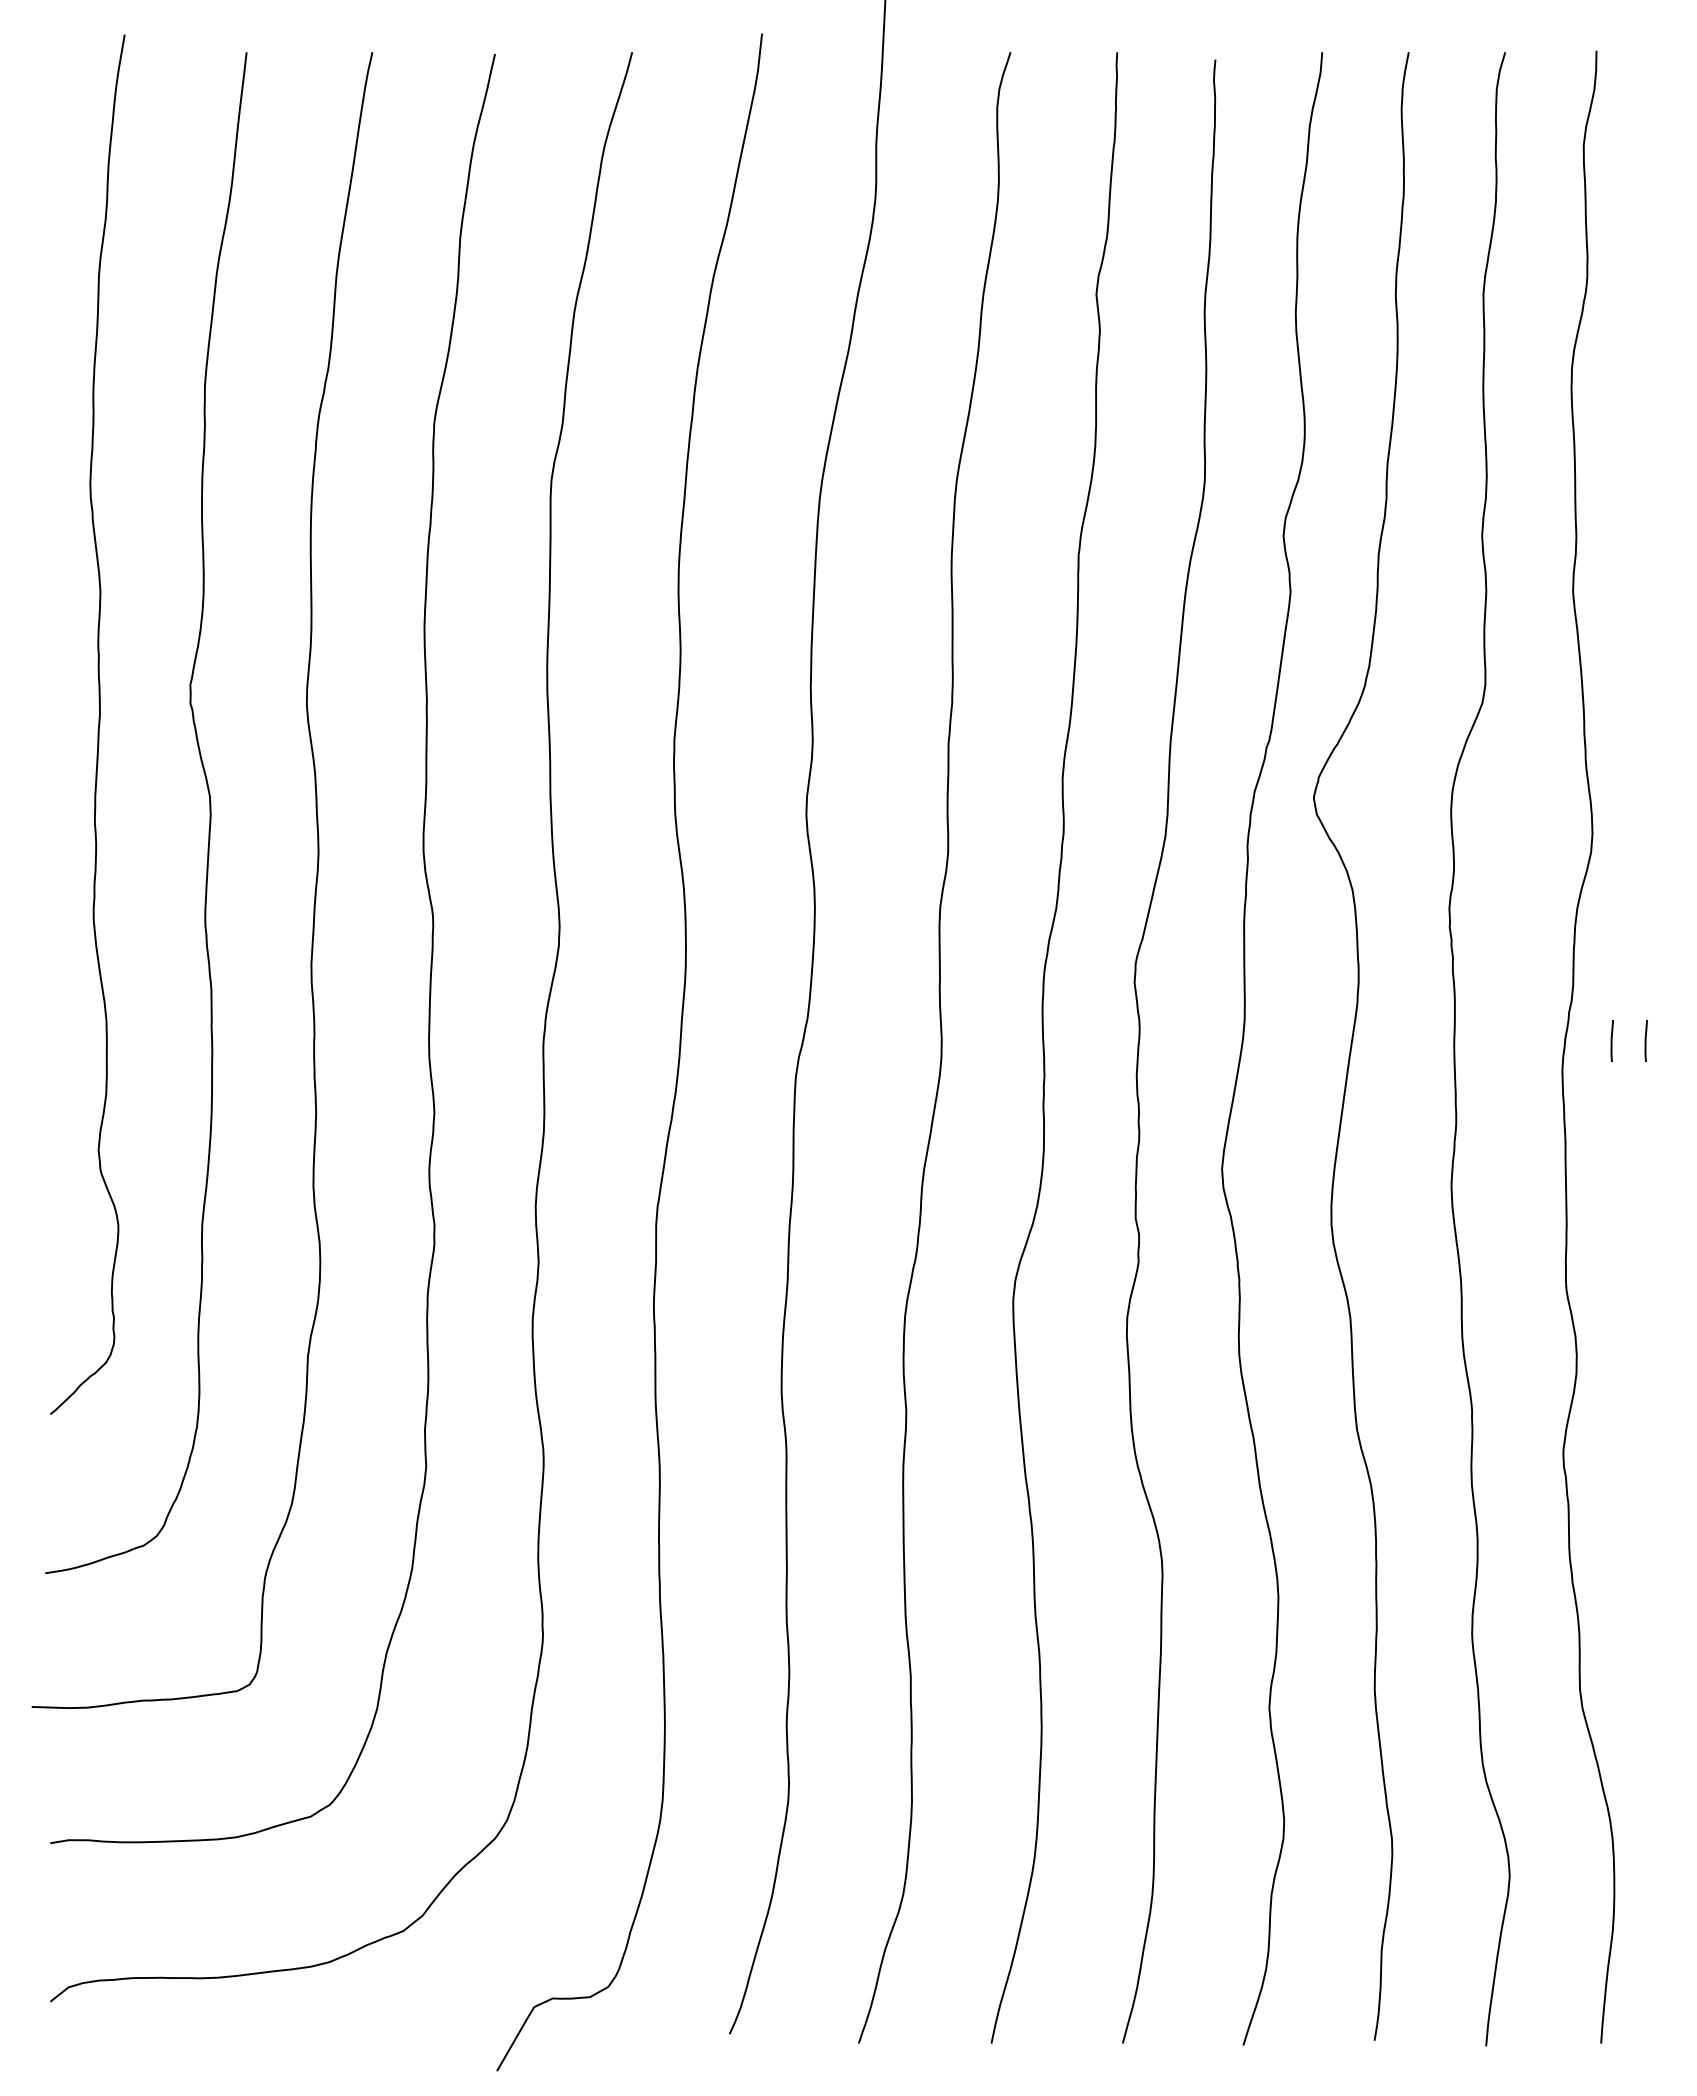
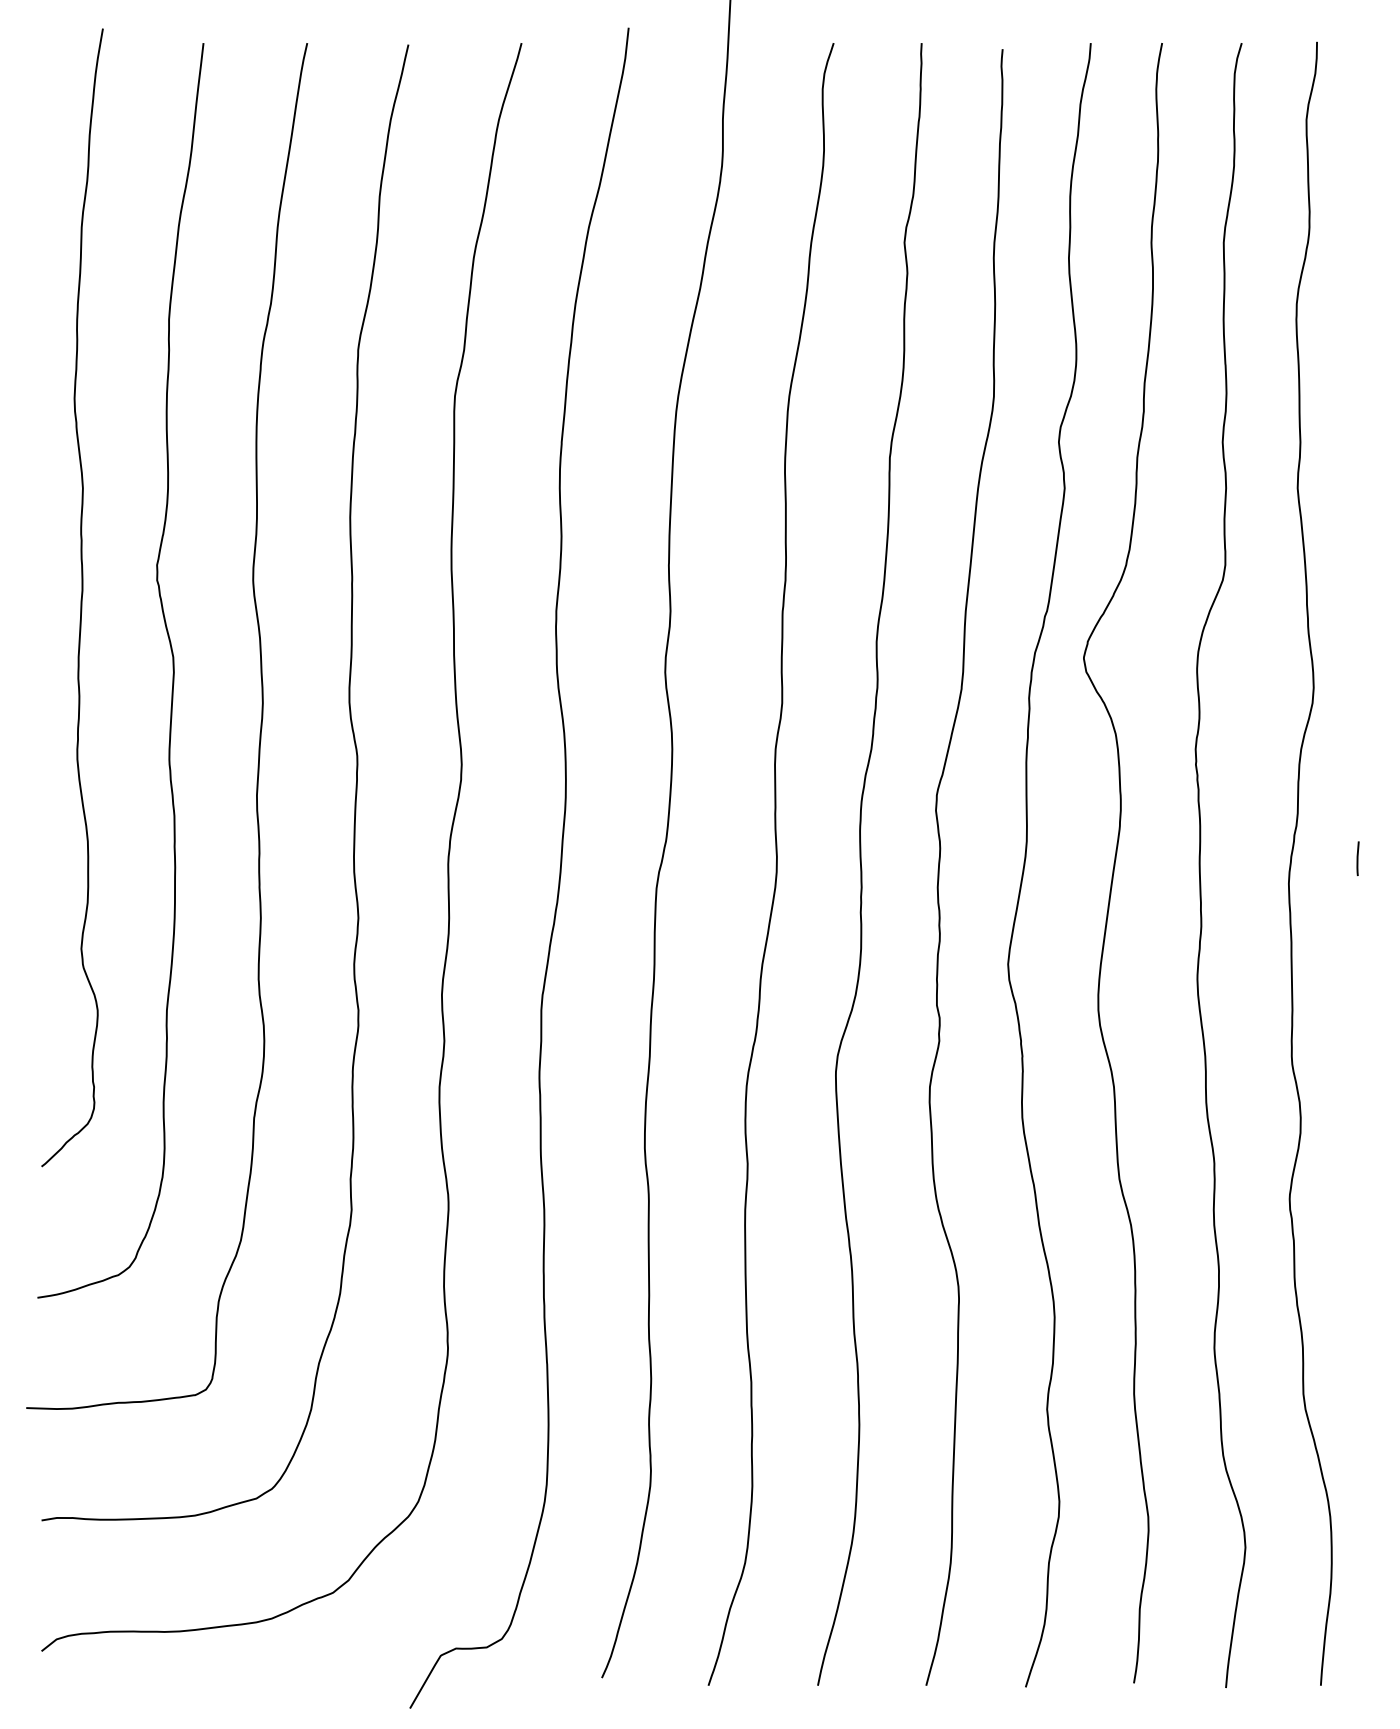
line: (1611, 1040) -> (1329, 858), removed

